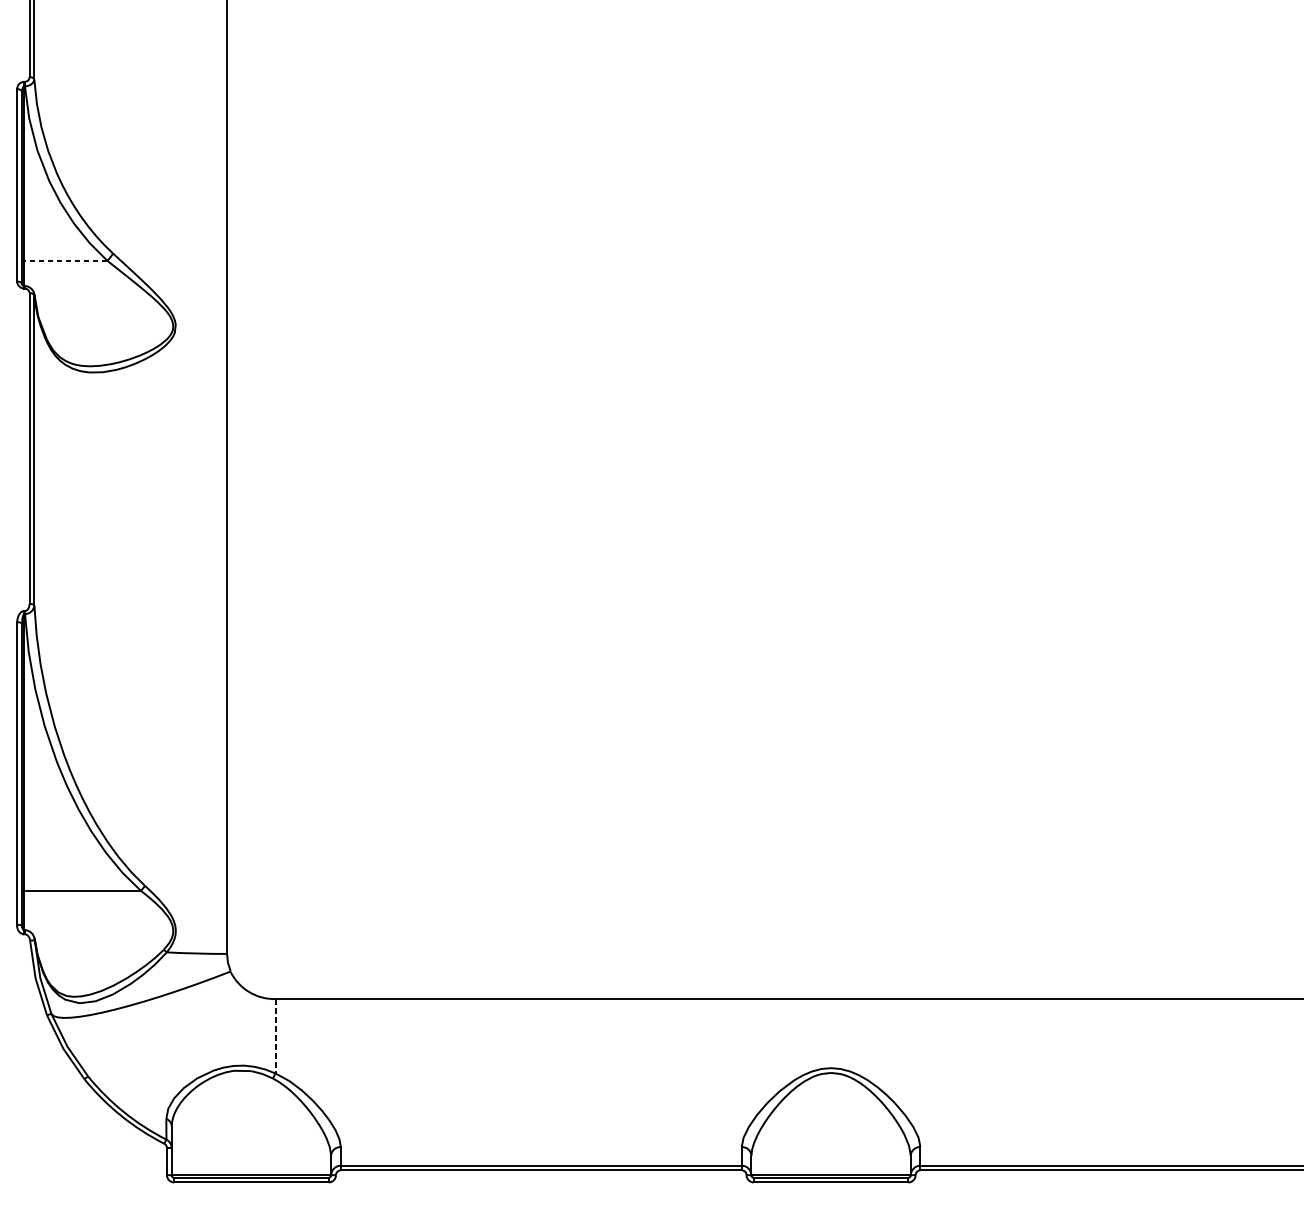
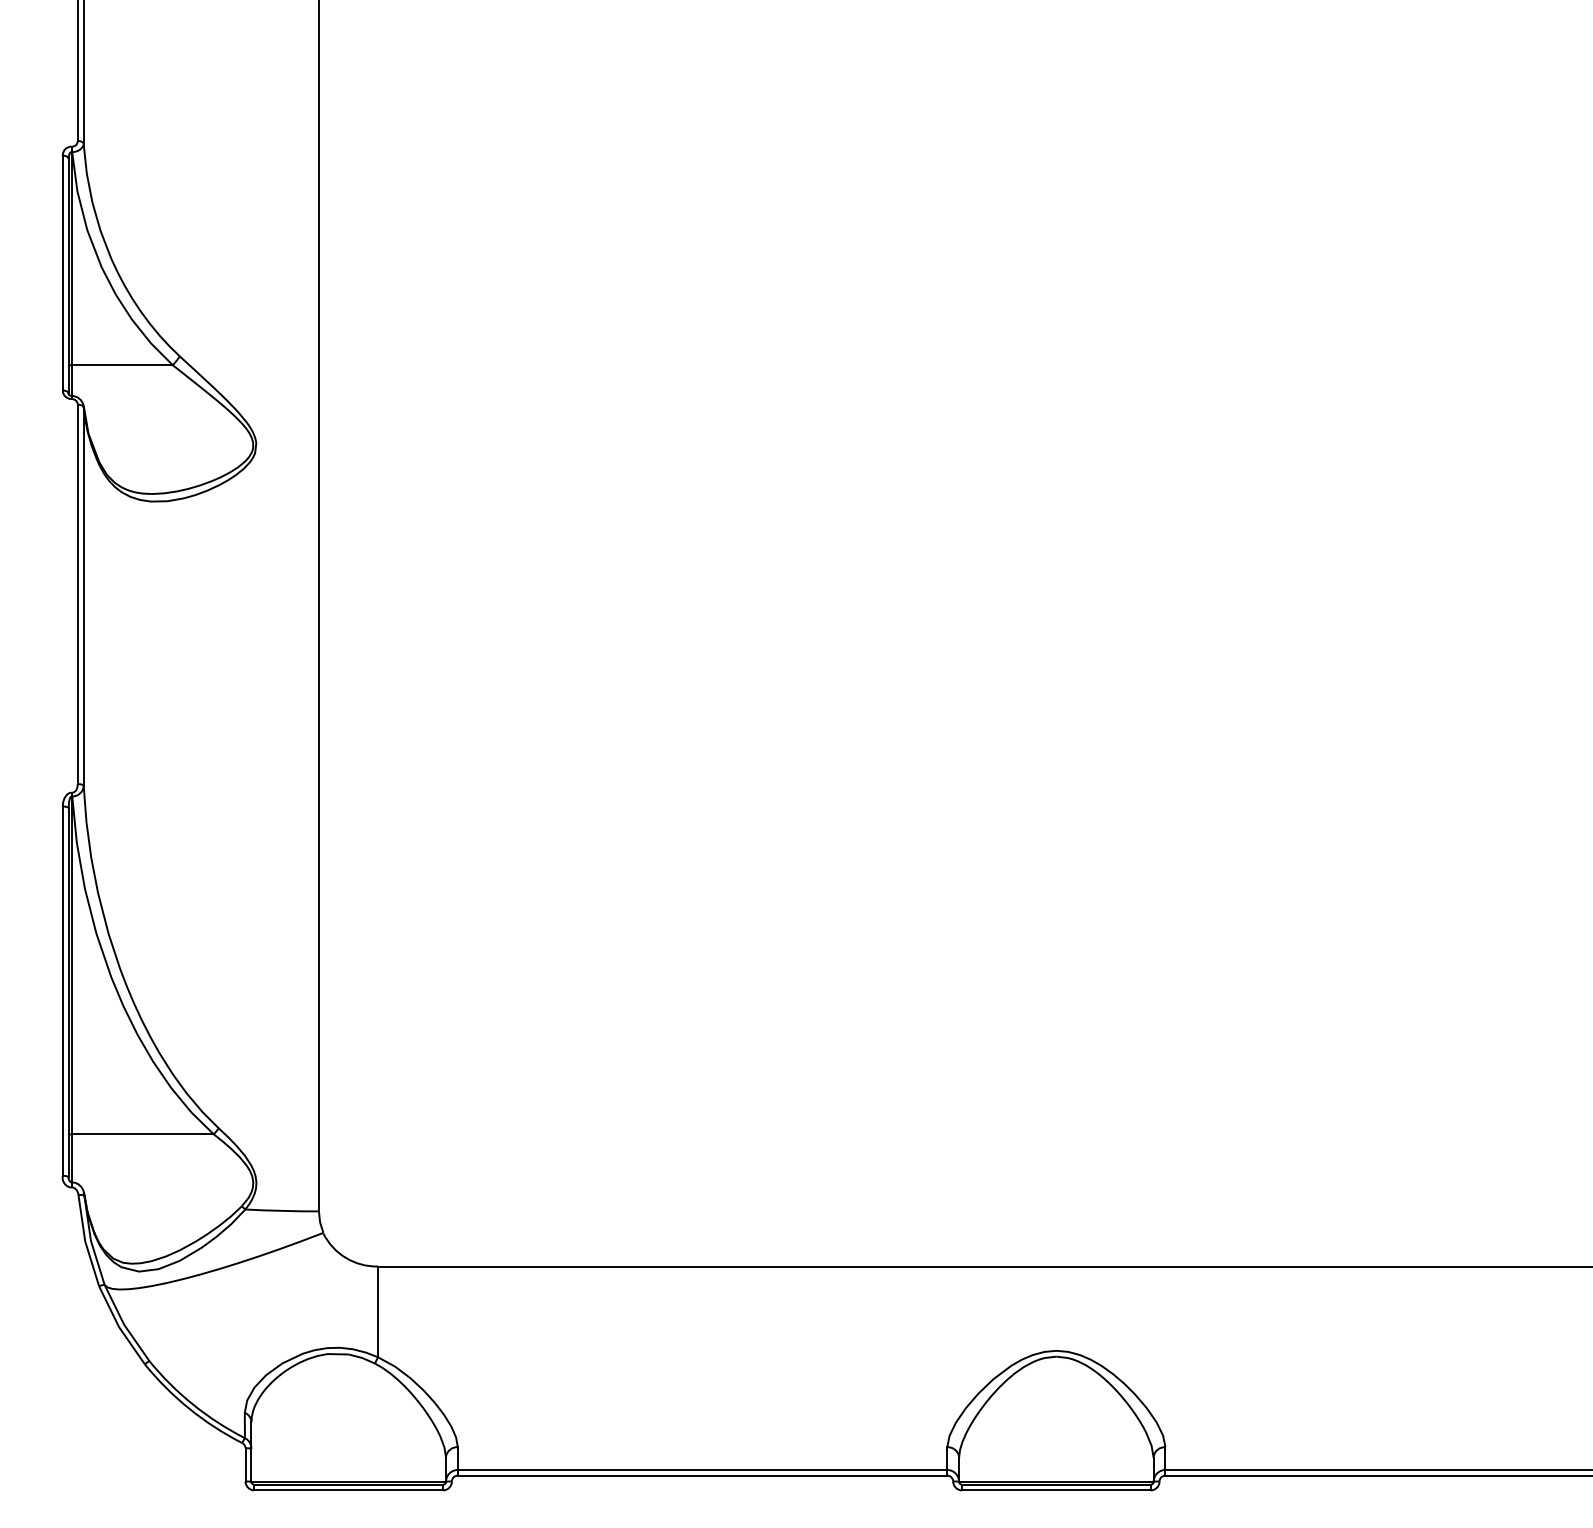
line: (66, 261) -> (122, 365), dashed -> solid
line: (275, 1036) -> (378, 1312), dashed -> solid

